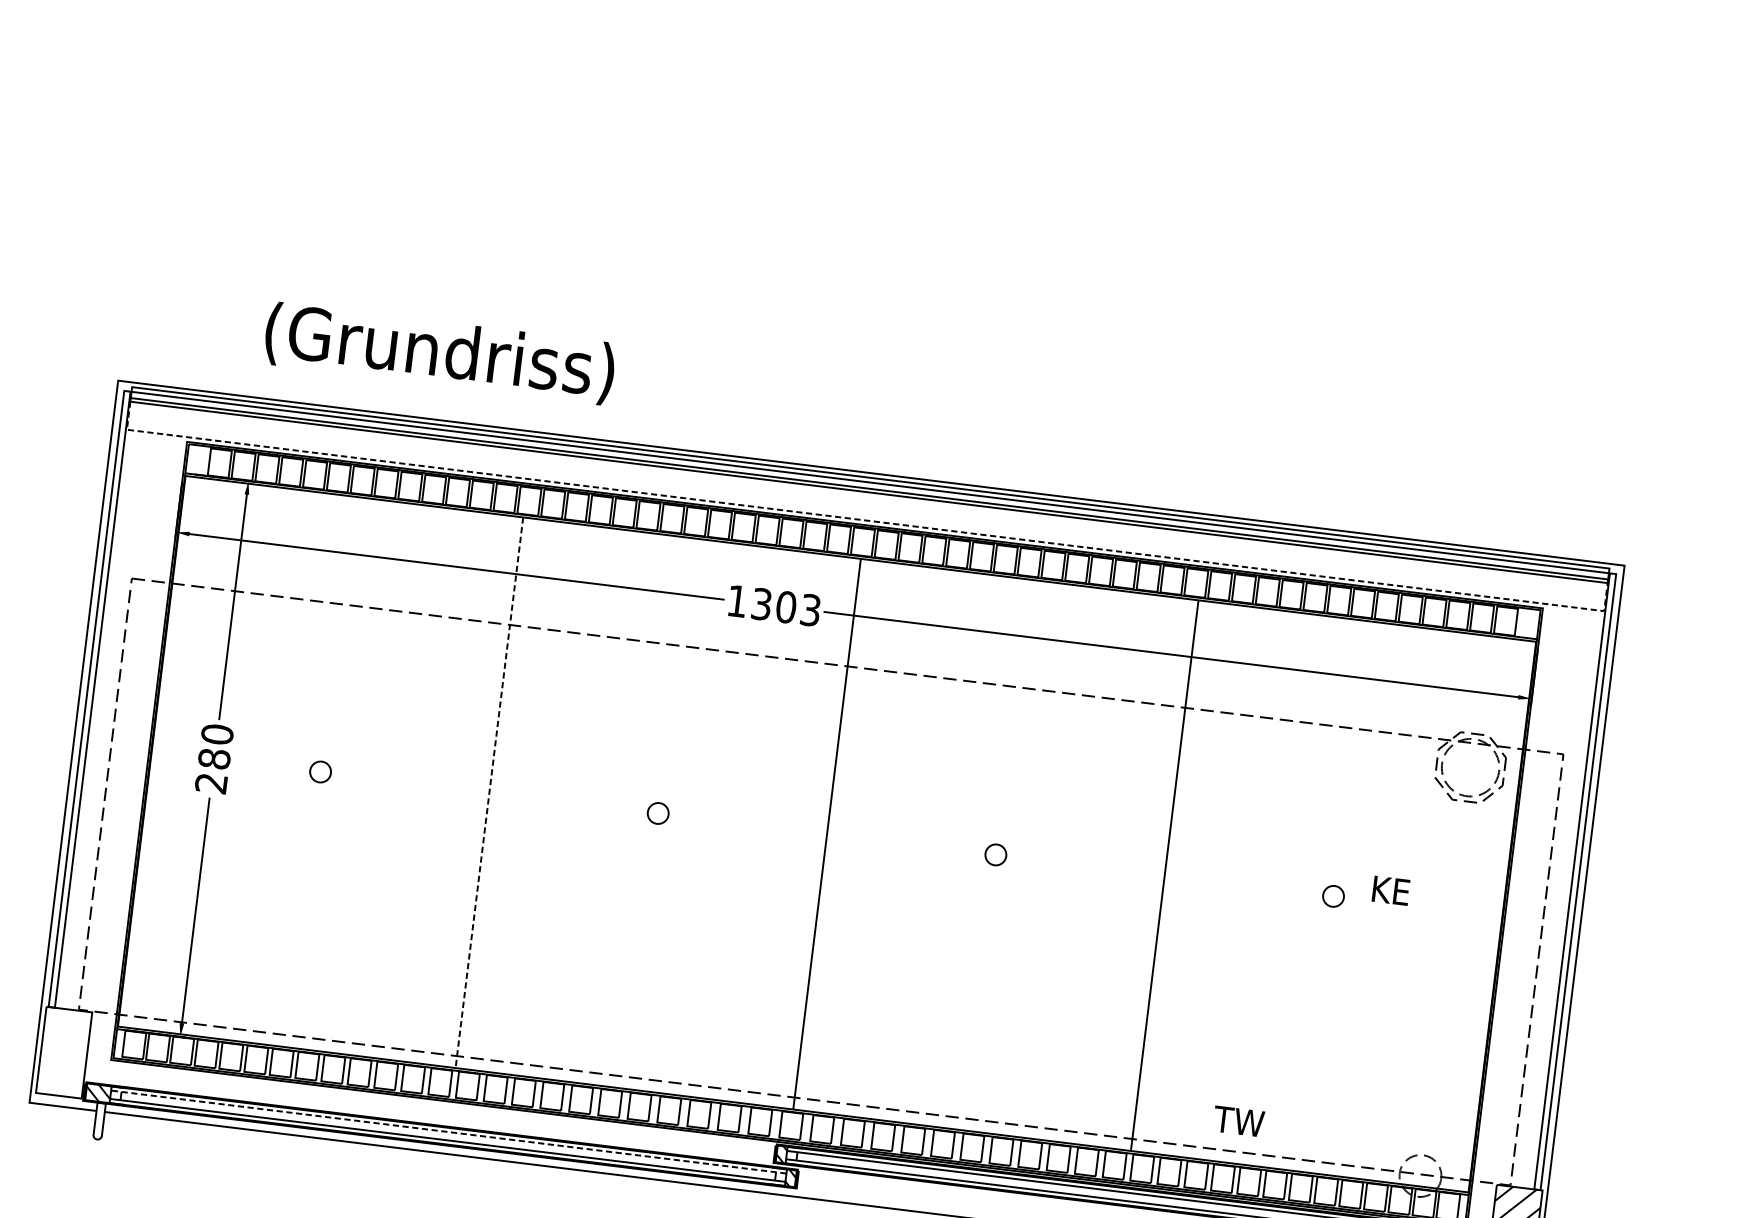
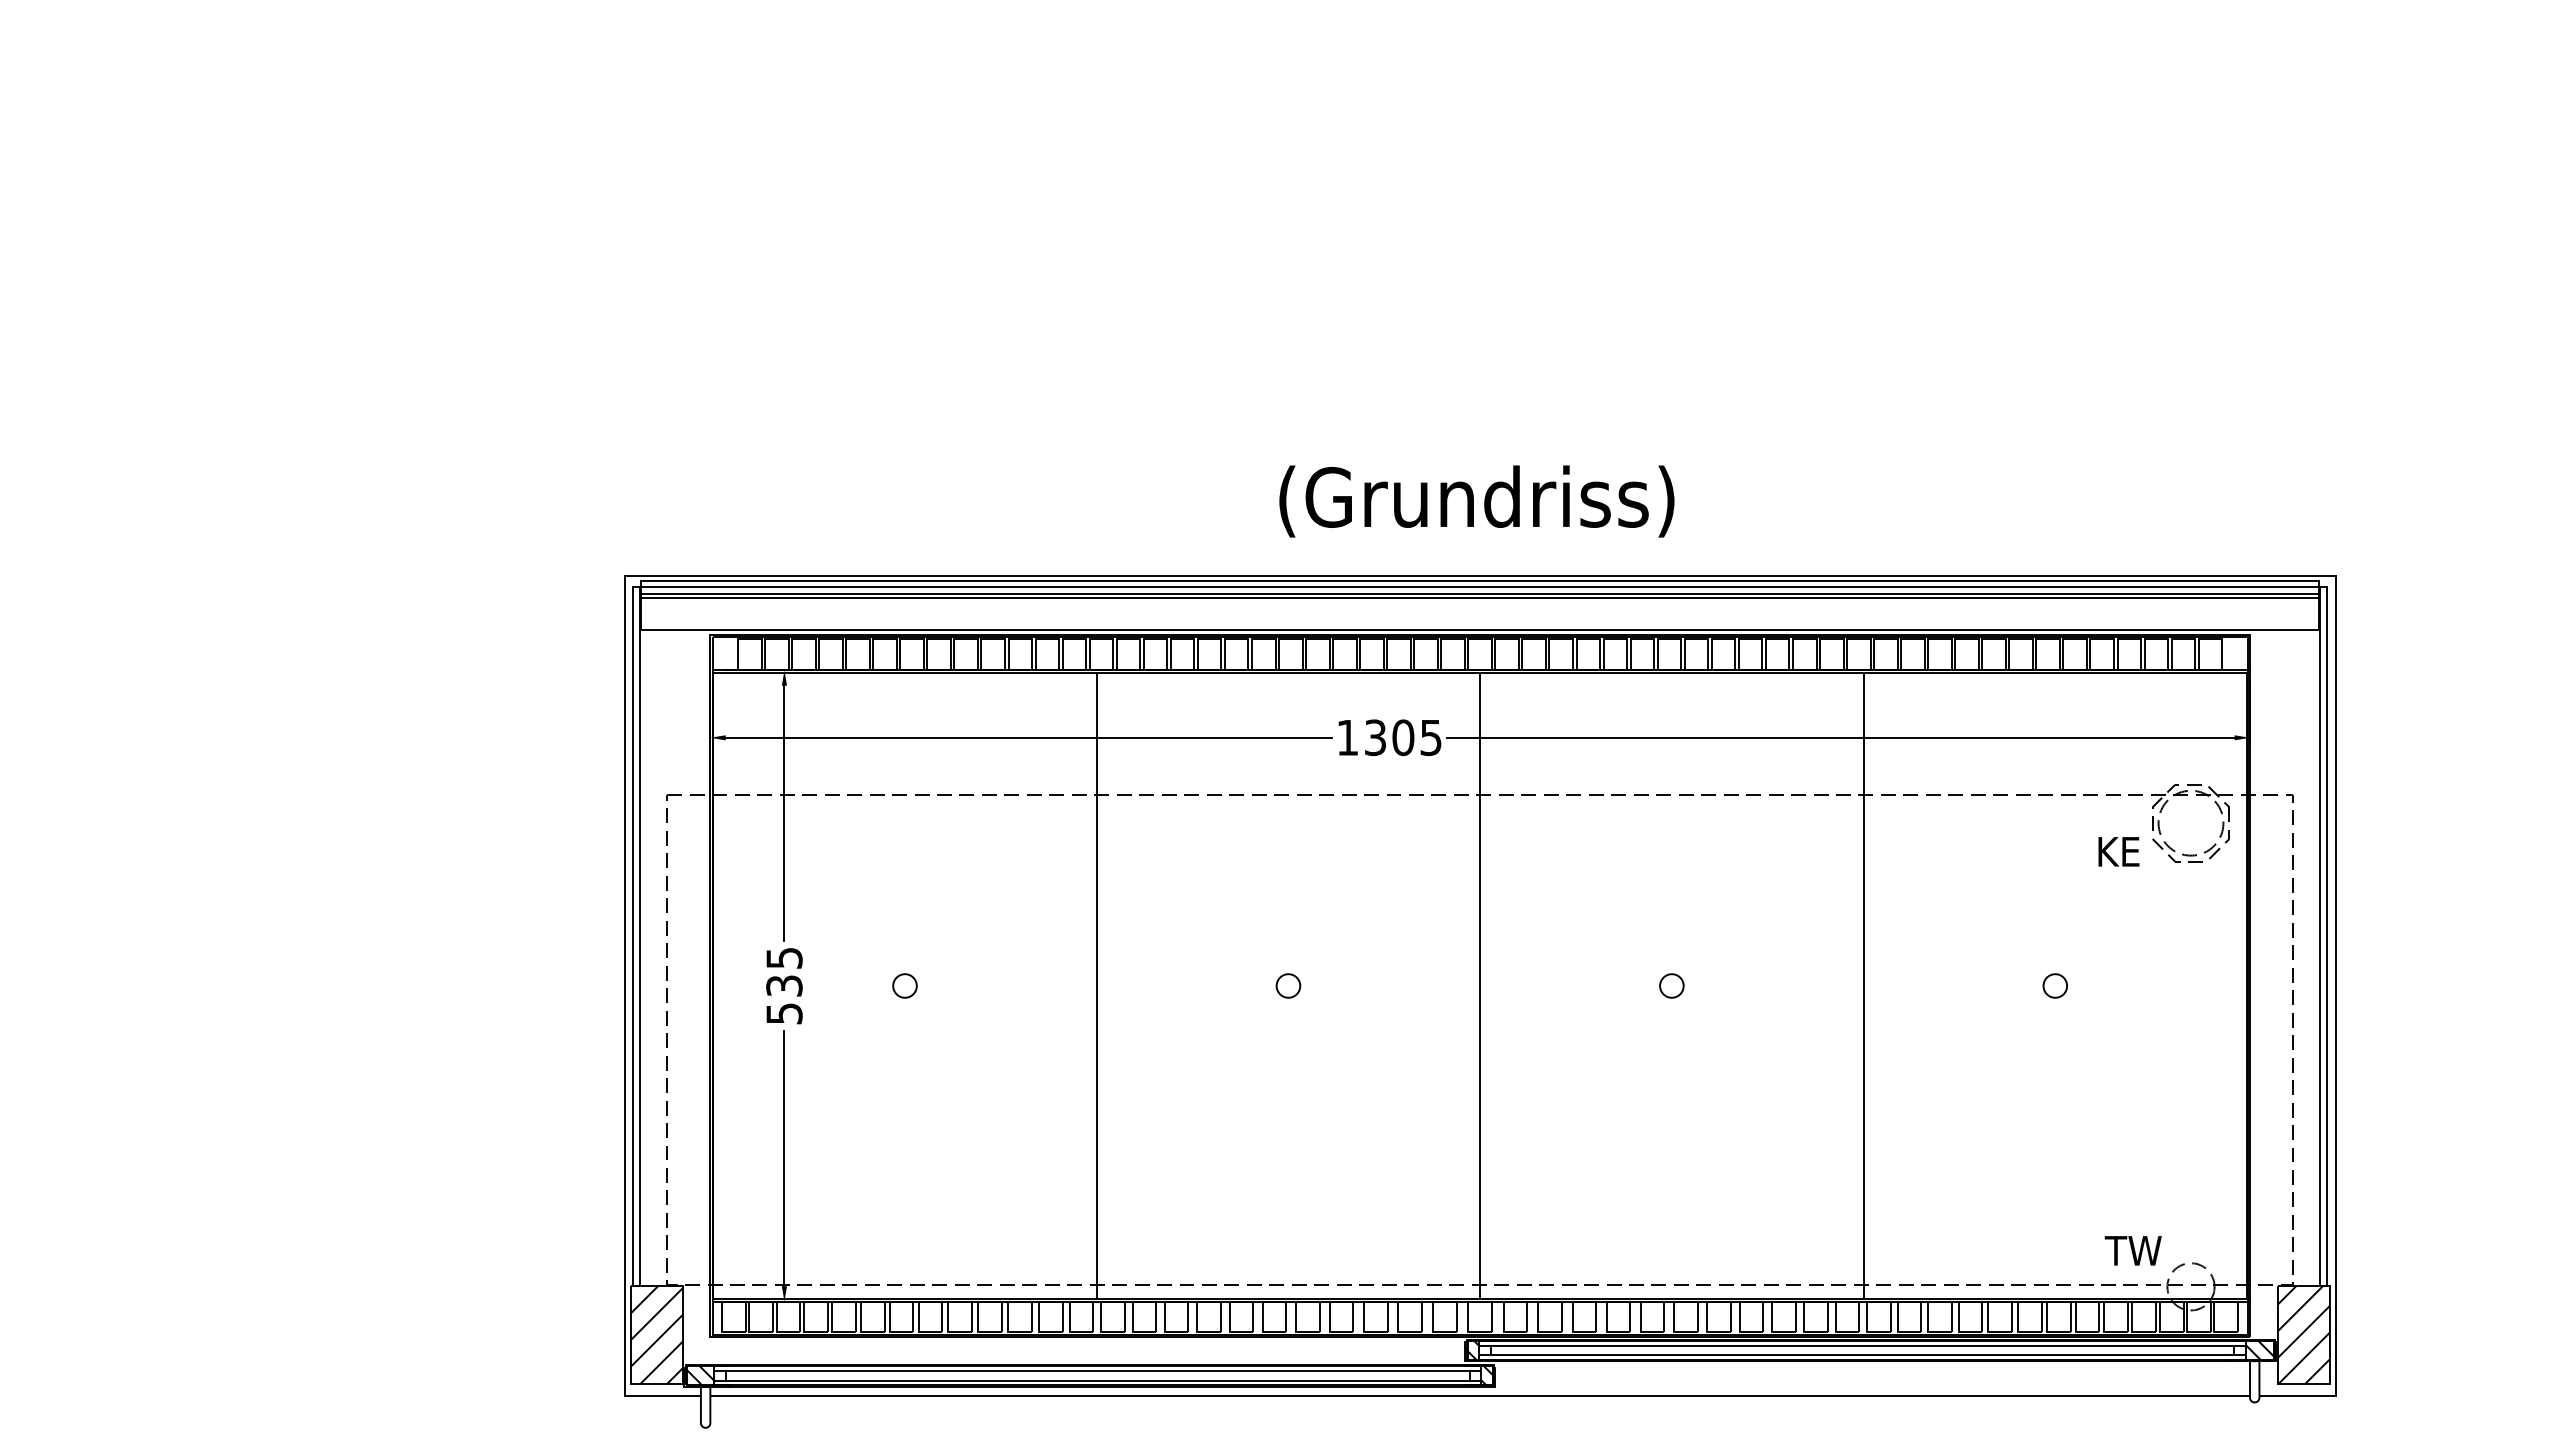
text: (439, 353) -> (1476, 501), moved
line: (865, 520) -> (1480, 629), dashed -> solid
text: (811, 610) -> (1431, 737), 1303 -> 1305
text: (214, 758) -> (784, 985), 280 -> 535
line: (489, 793) -> (1096, 986), dashed -> solid
text: (1390, 890) -> (2118, 851), moved
hatch: (63, 1052) -> (656, 1335), added
text: (1238, 1121) -> (2132, 1250), moved
line: (448, 1132) -> (1097, 1371), dashed -> solid

